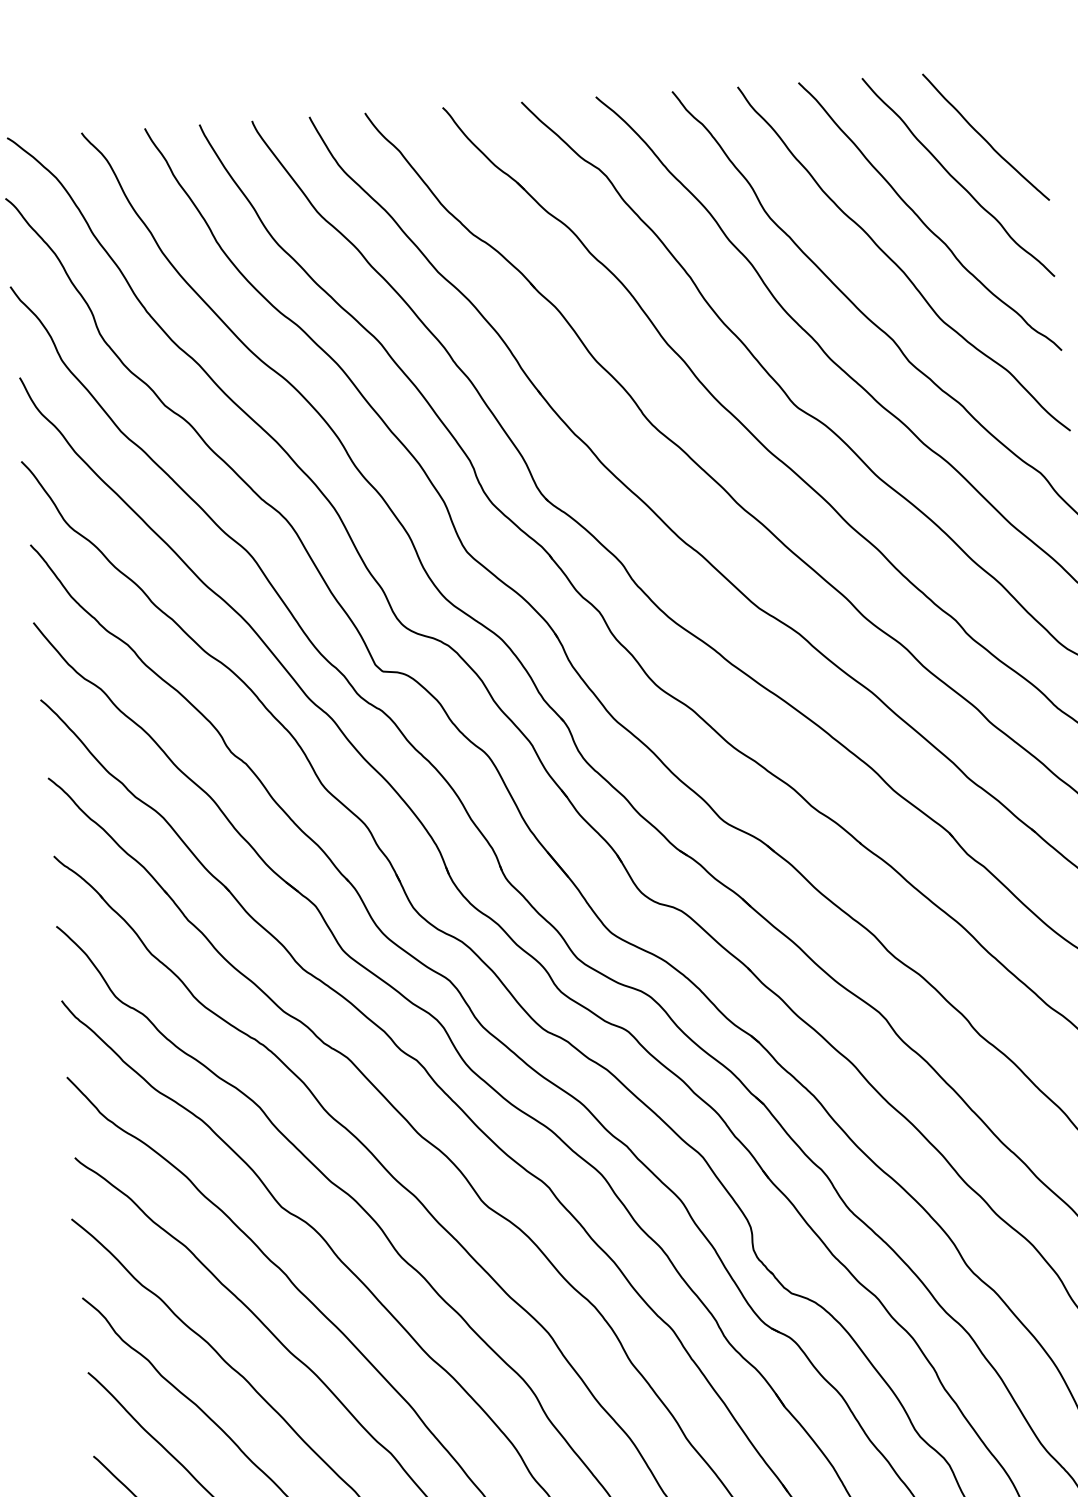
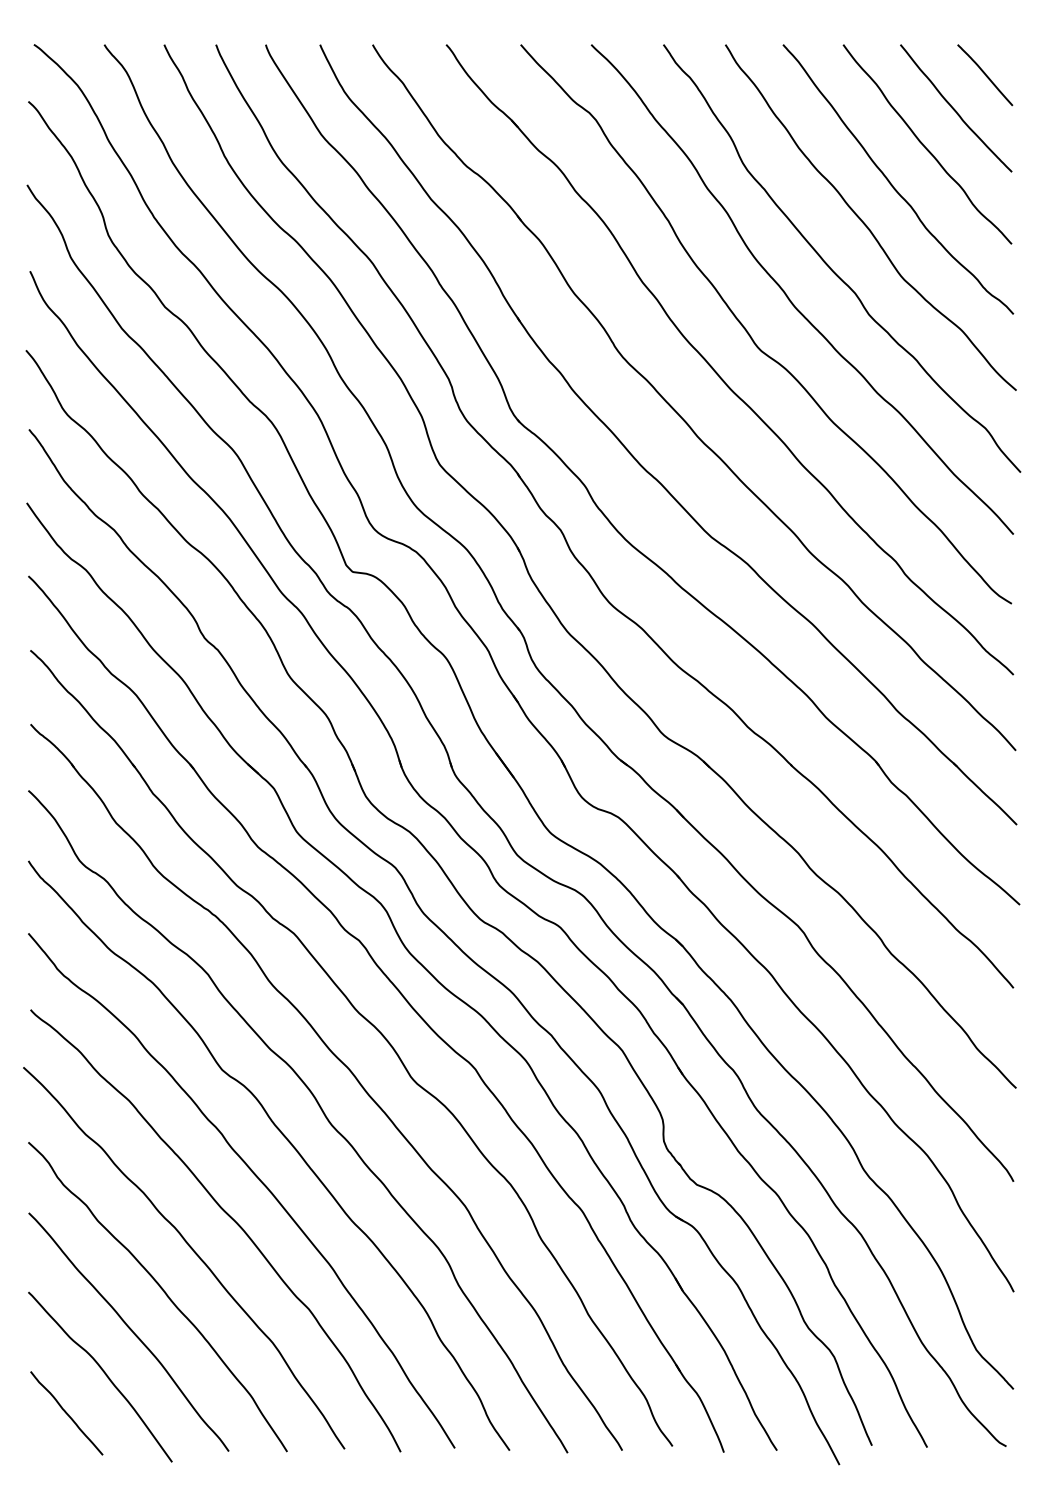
line: (1014, 100) -> (985, 75), added

